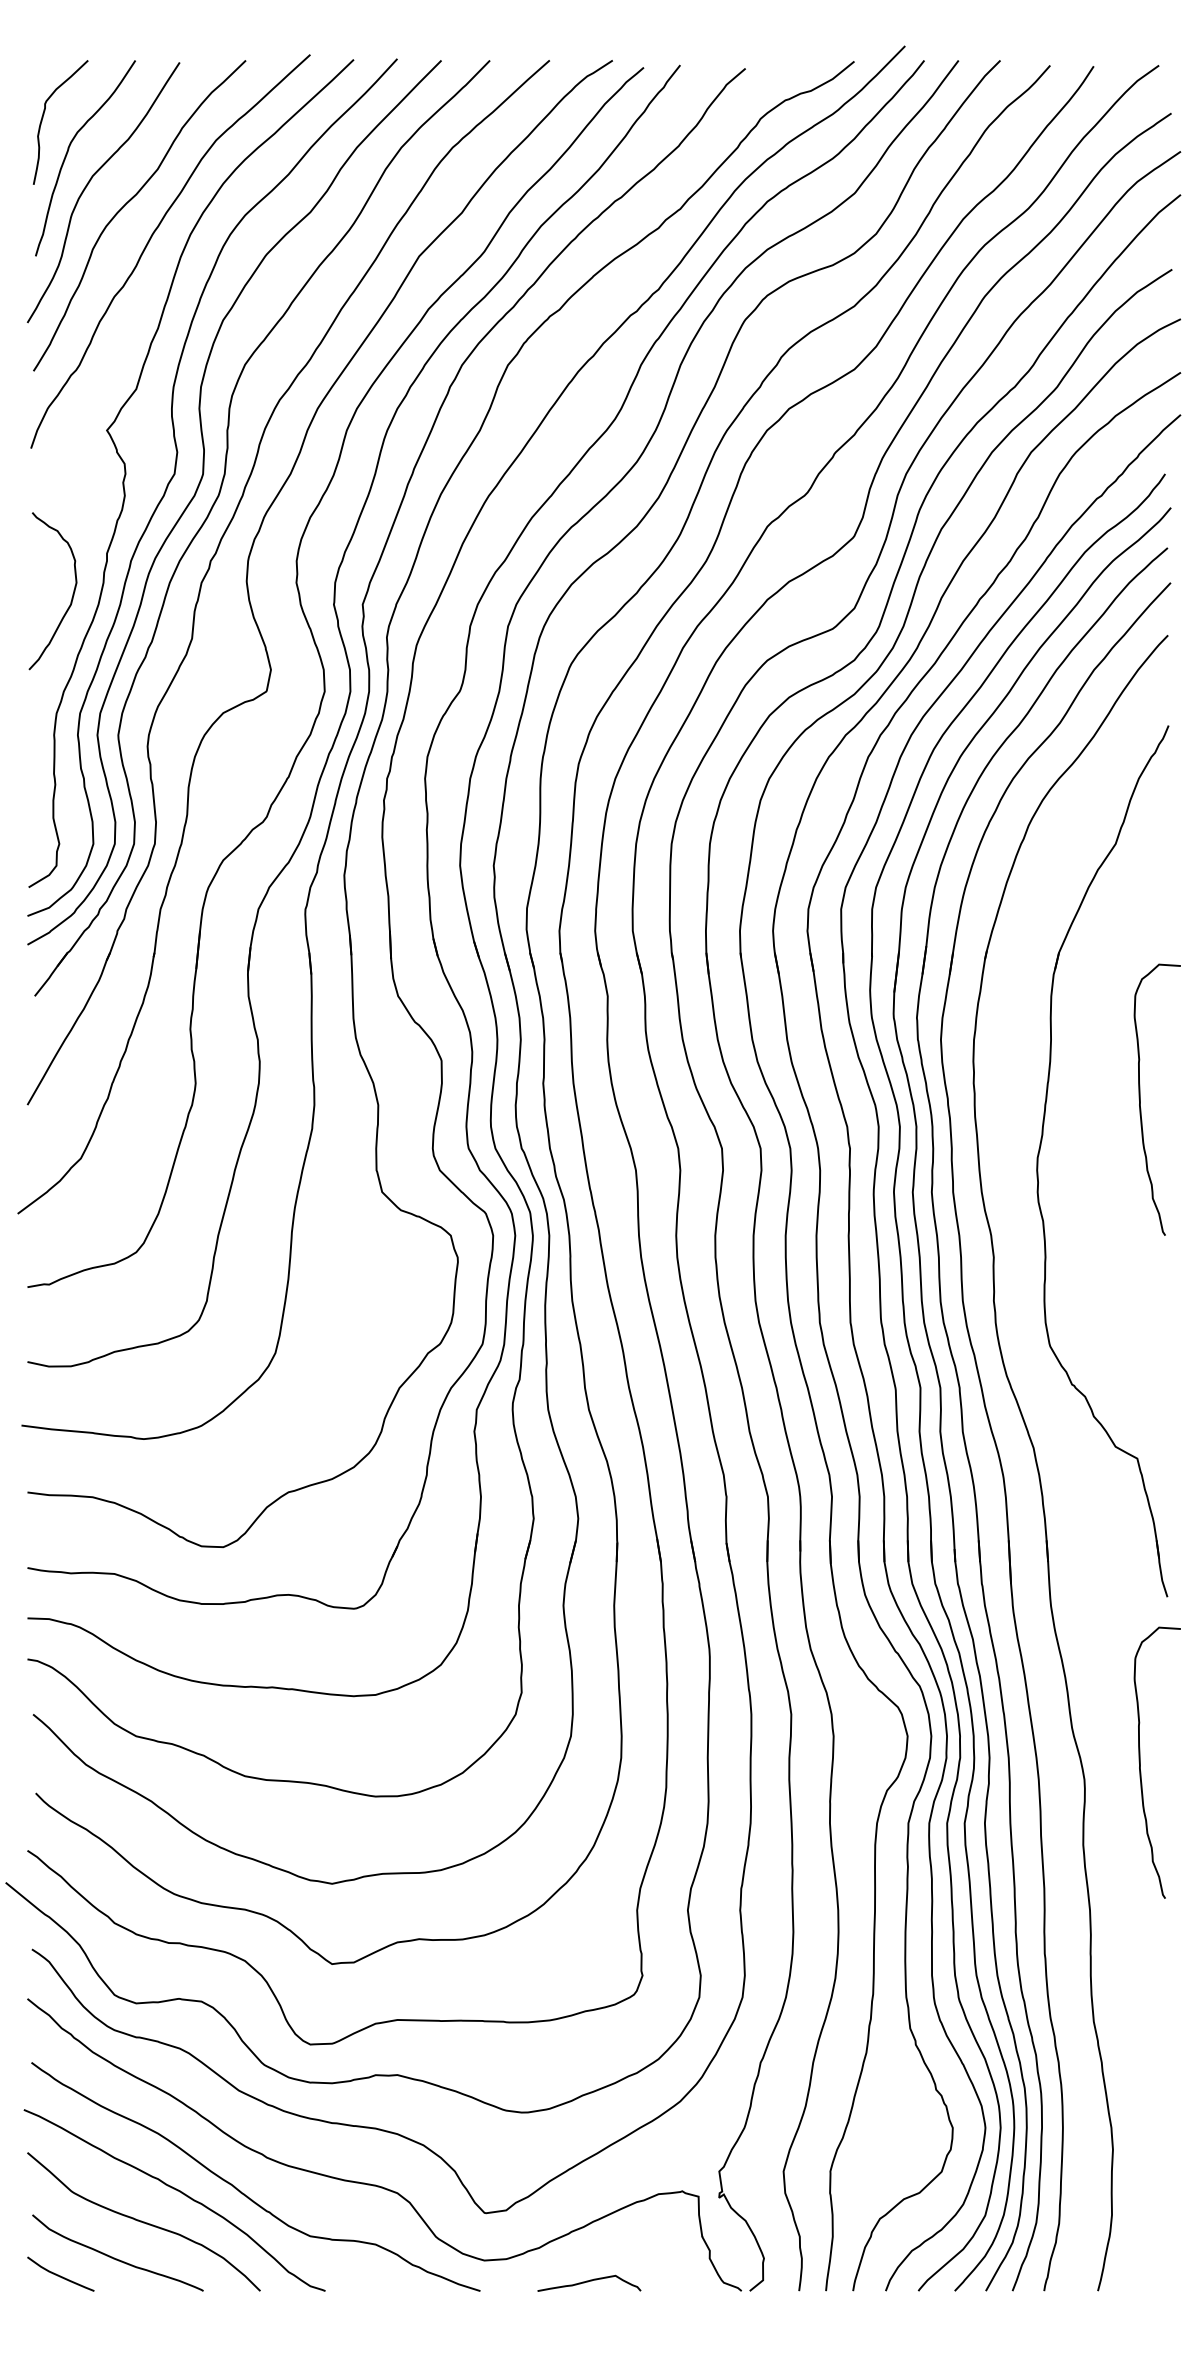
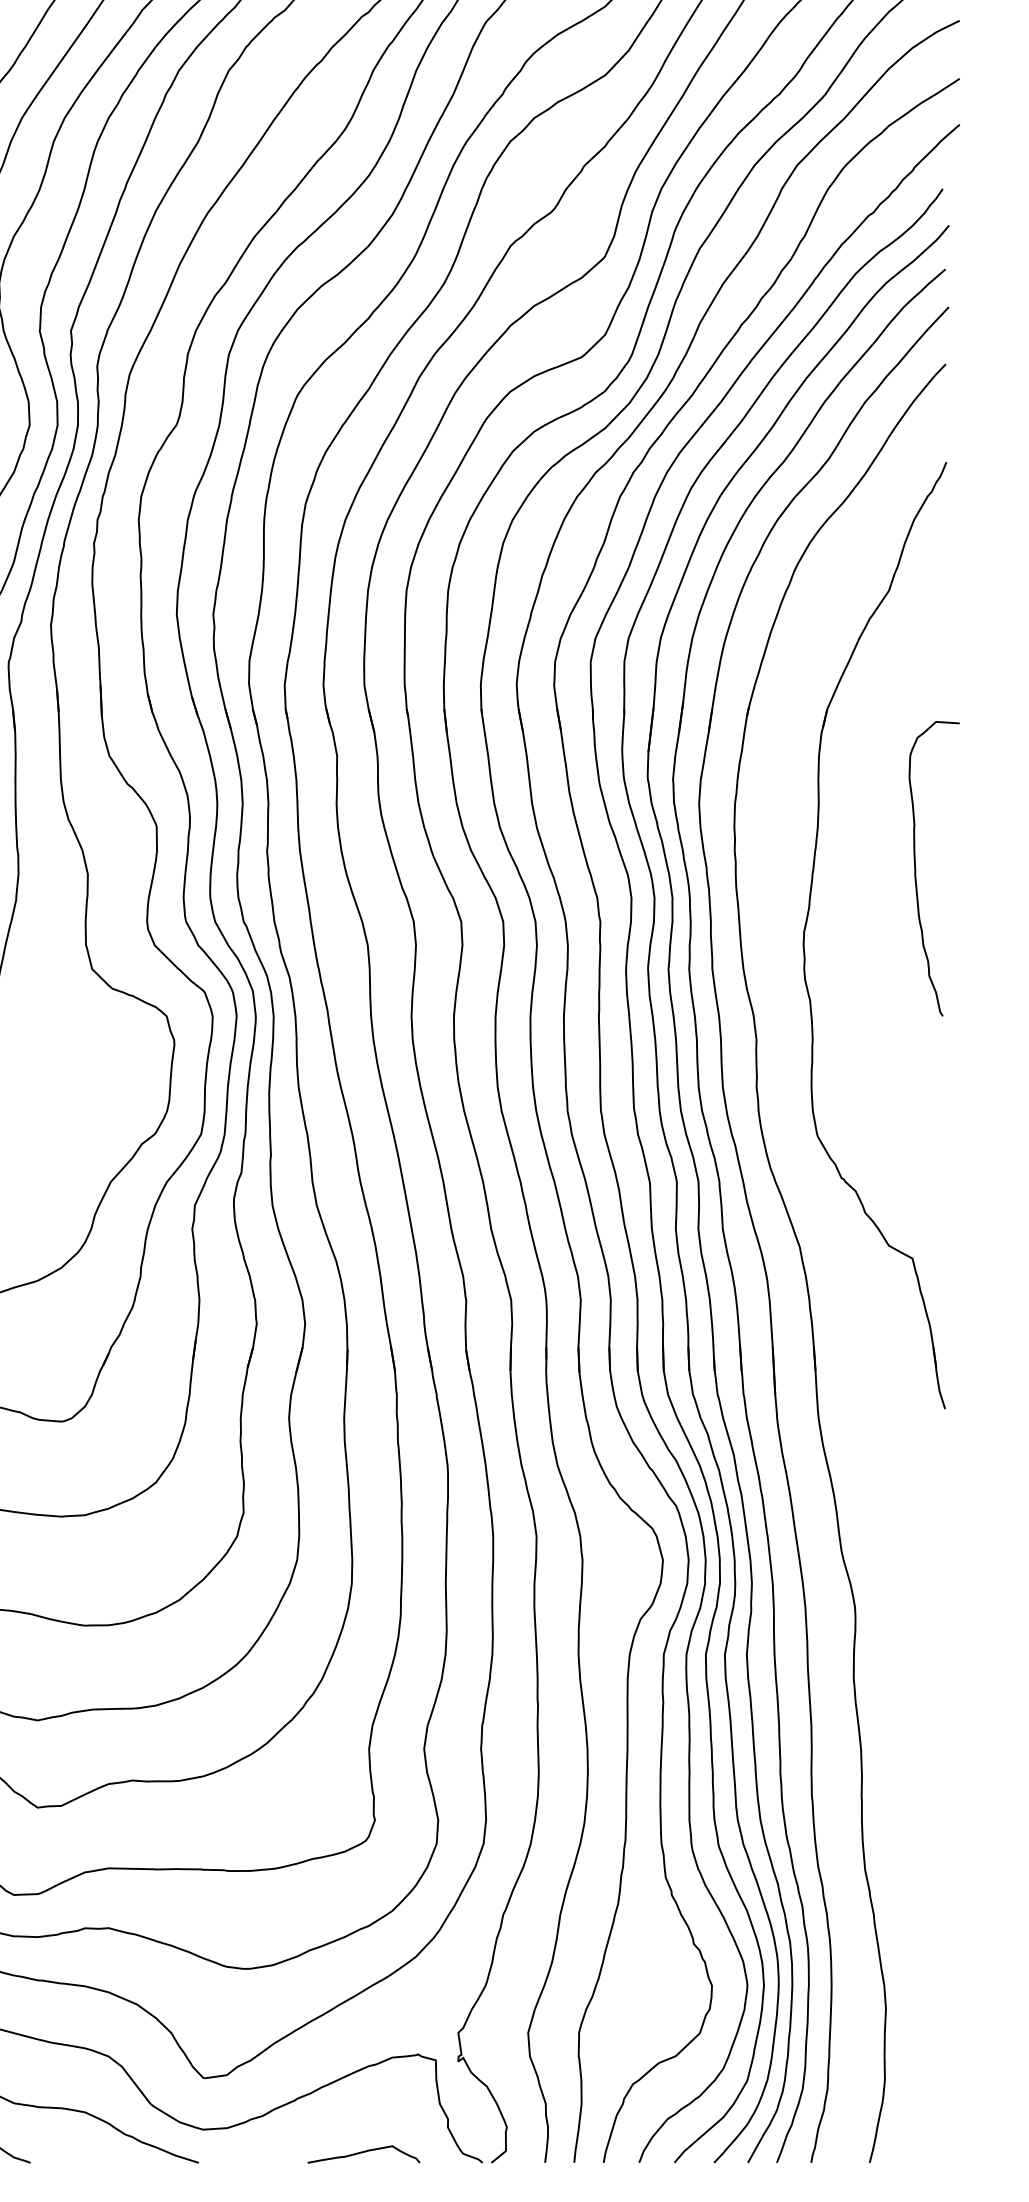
curve: (1140, 1762) -> (915, 1588), removed
curve: (589, 2281) -> (364, 2152), moved

